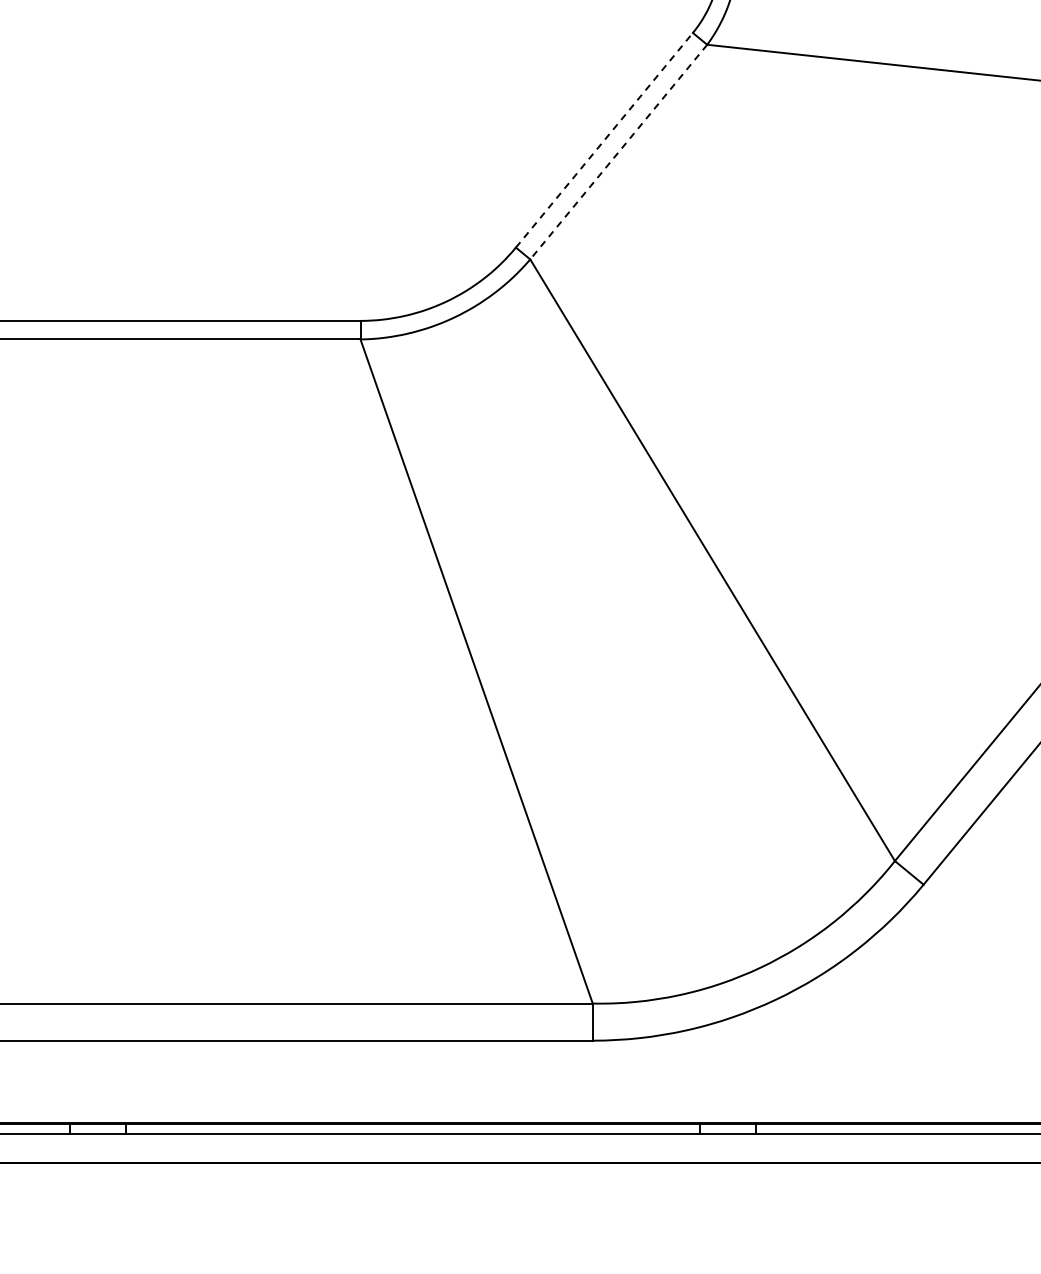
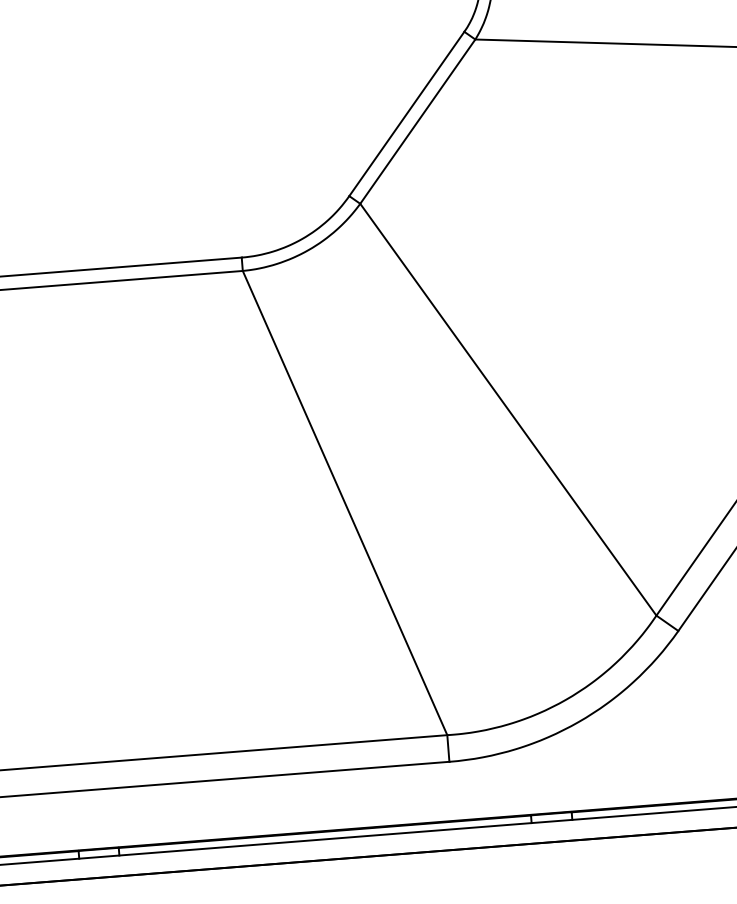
line: (604, 139) -> (406, 113), dashed -> solid
line: (618, 152) -> (417, 121), dashed -> solid

